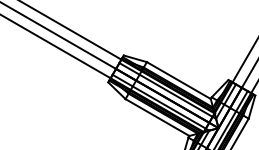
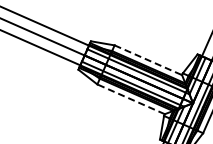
line: (178, 80) -> (148, 60), solid -> dashed
line: (157, 117) -> (131, 99), solid -> dashed

